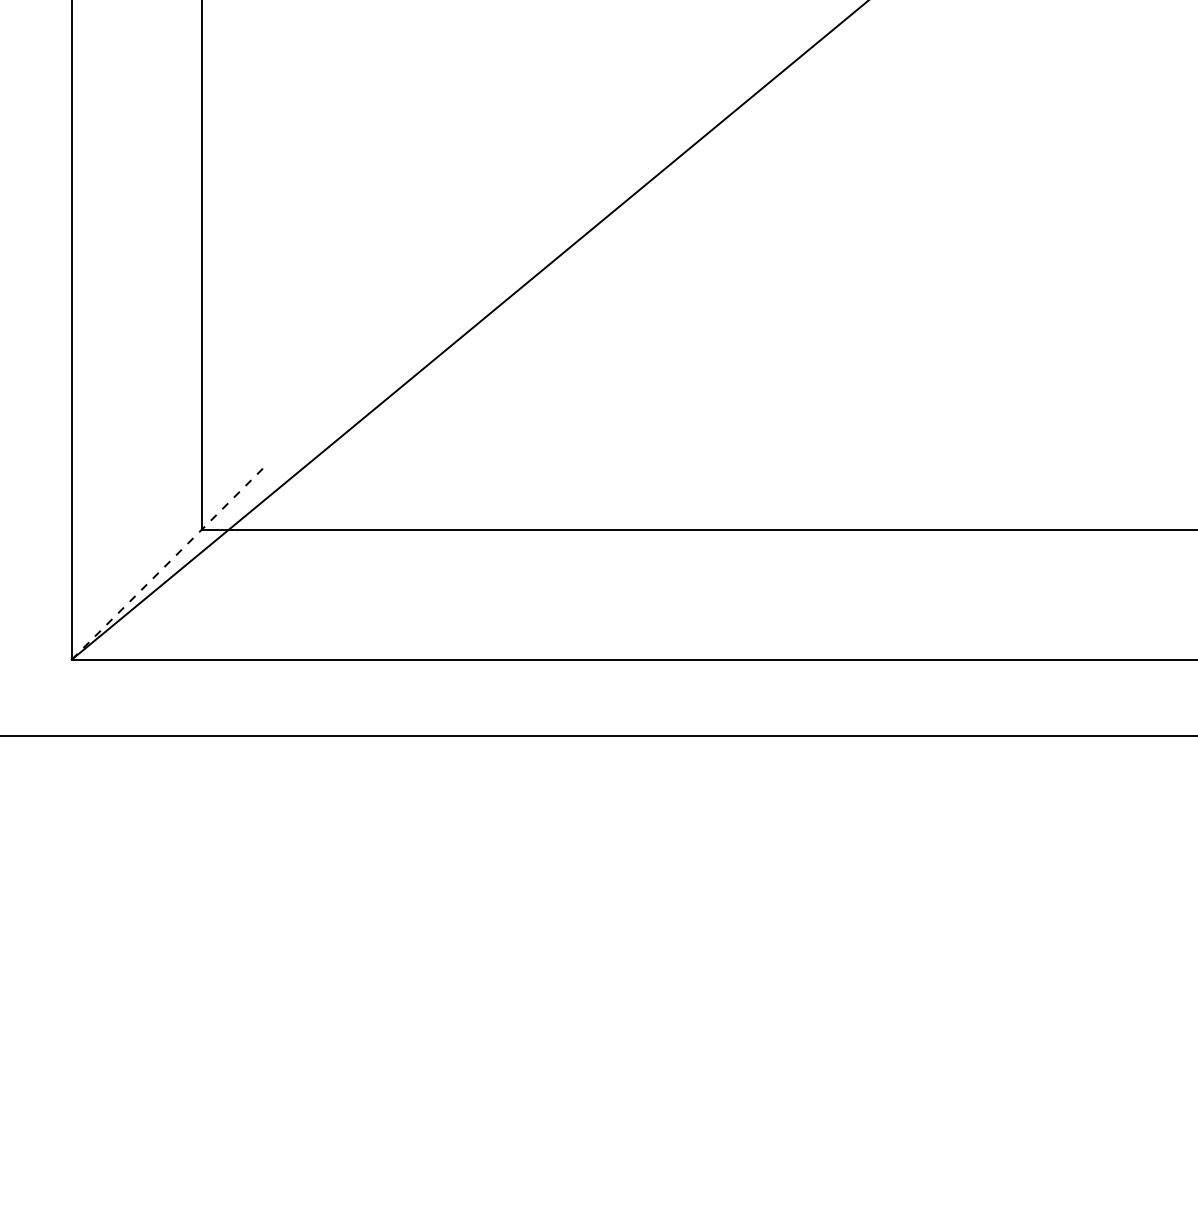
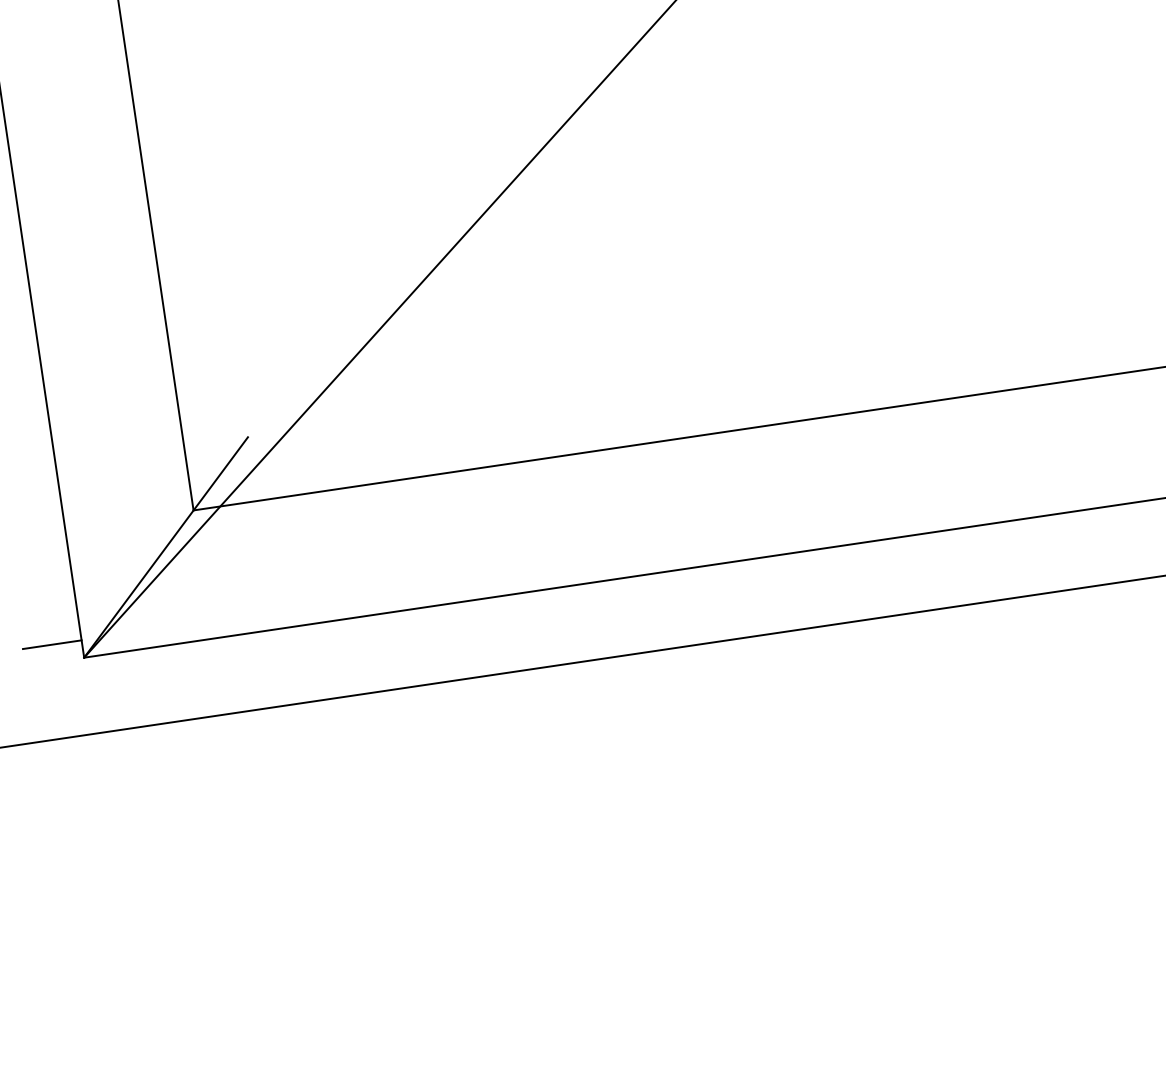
line: (169, 562) -> (166, 547), dashed -> solid
line: (41, 642) -> (51, 645), added

